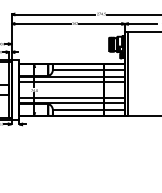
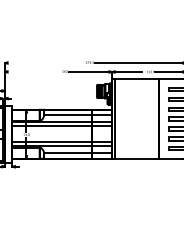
line: (53, 14) -> (44, 63), removed
line: (41, 23) -> (33, 71), removed

